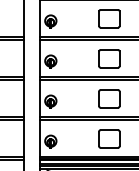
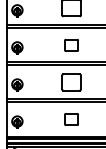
part: (109, 58) -> (71, 45), size x0.7
part: (109, 138) -> (71, 119), size x0.7

